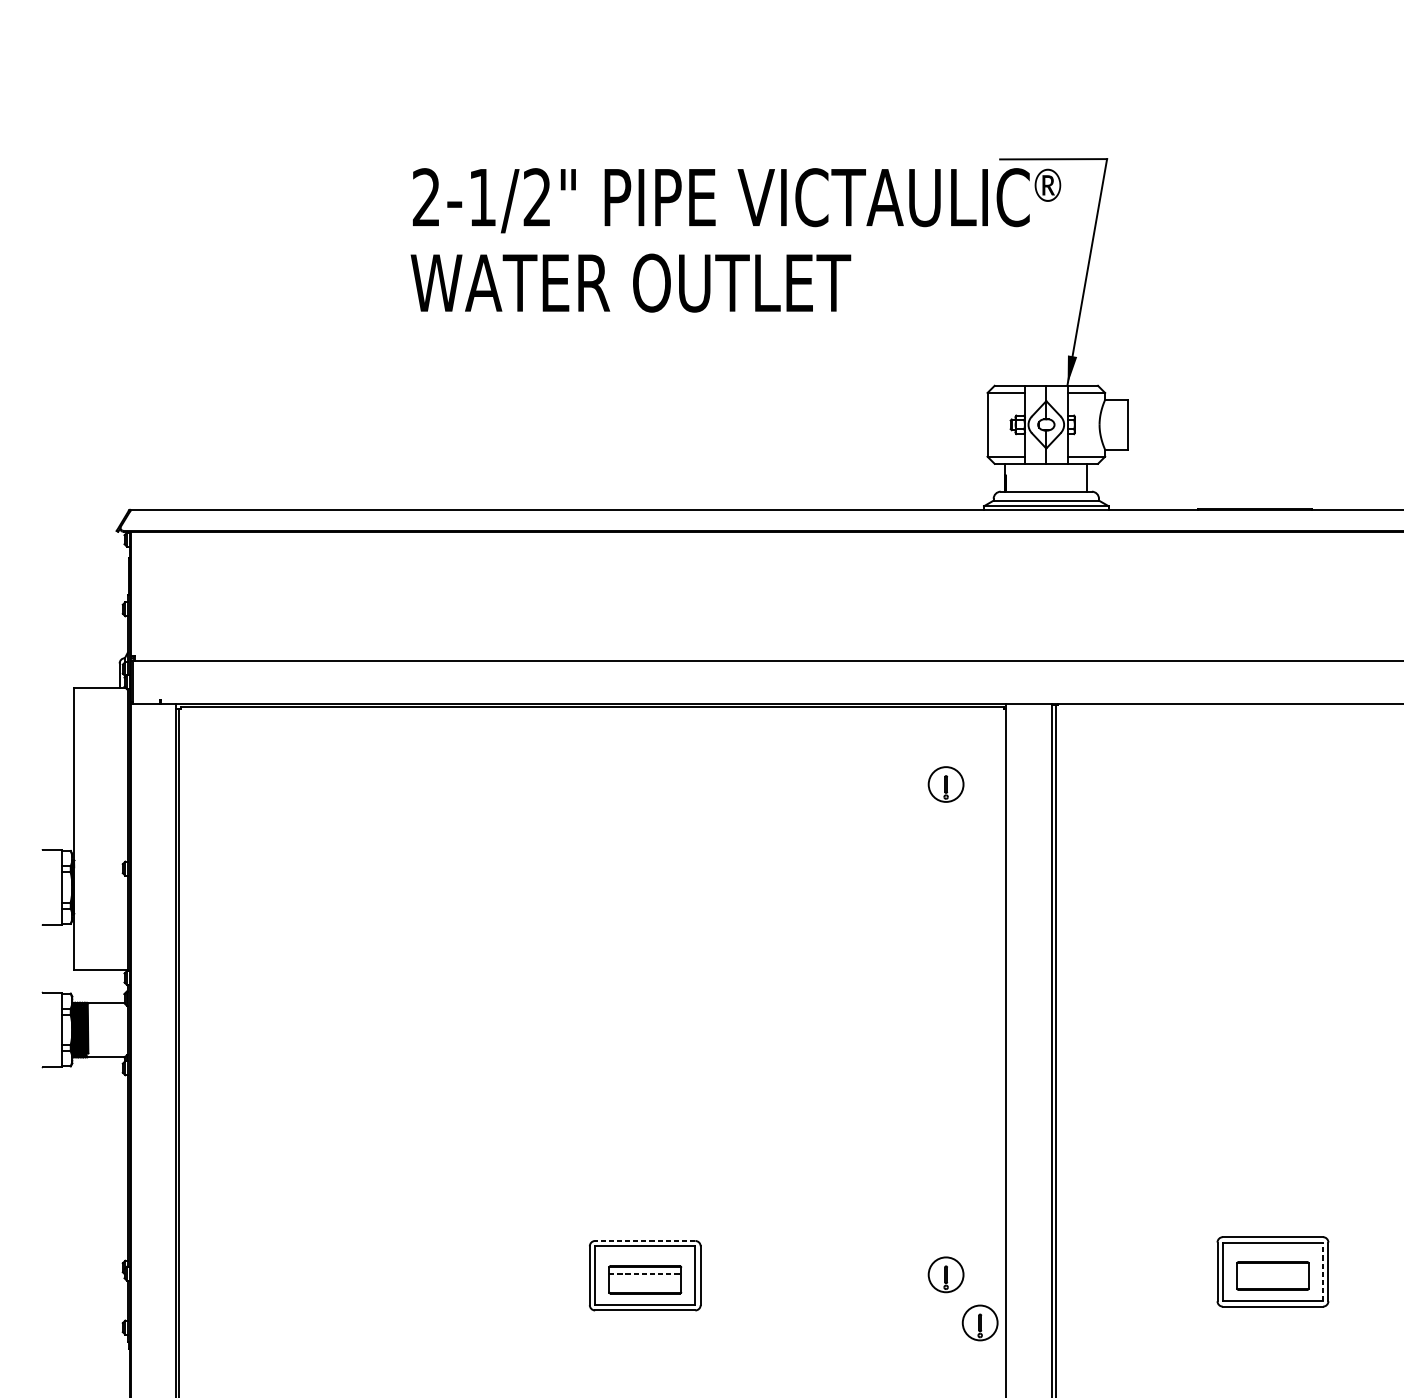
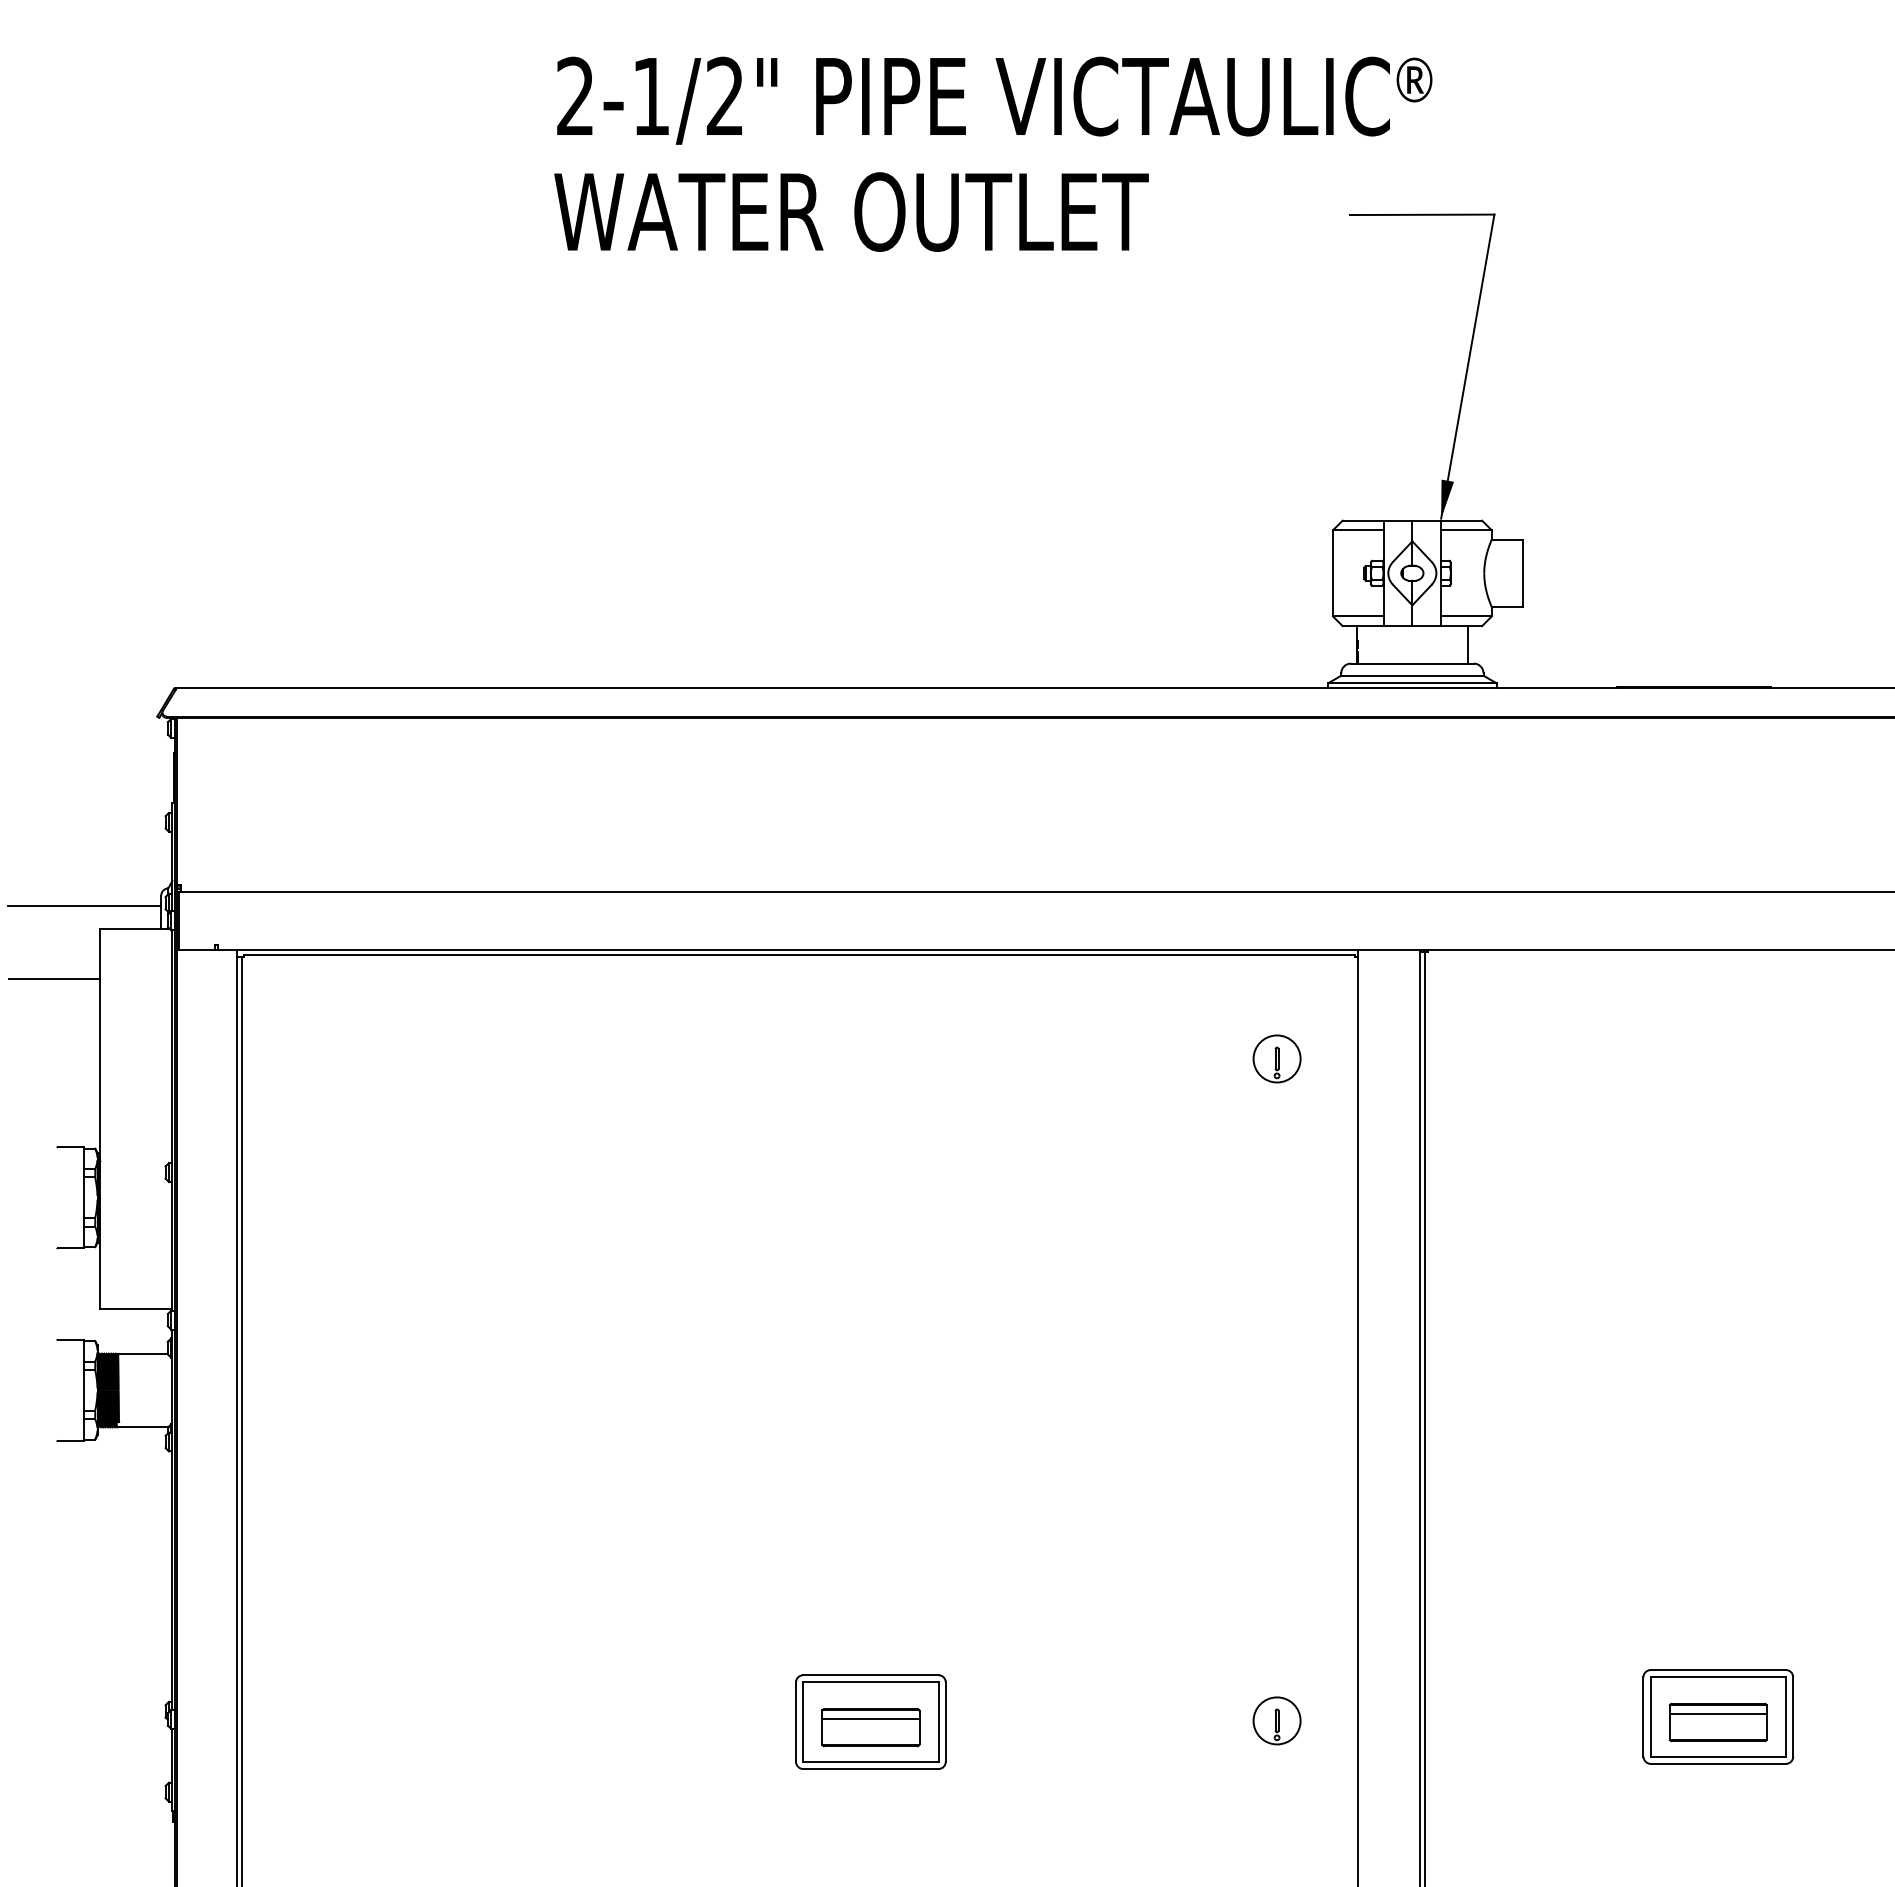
text: (736, 239) -> (993, 153), moved
line: (62, 670) -> (84, 905), added
line: (40, 725) -> (54, 979), added
line: (644, 1241) -> (870, 1675), dashed -> solid
line: (1273, 1270) -> (1718, 1714), added
line: (1322, 1271) -> (1785, 1716), dashed -> solid
line: (644, 1273) -> (870, 1719), dashed -> solid
part: (979, 1322) -> (1322, 1785), removed

